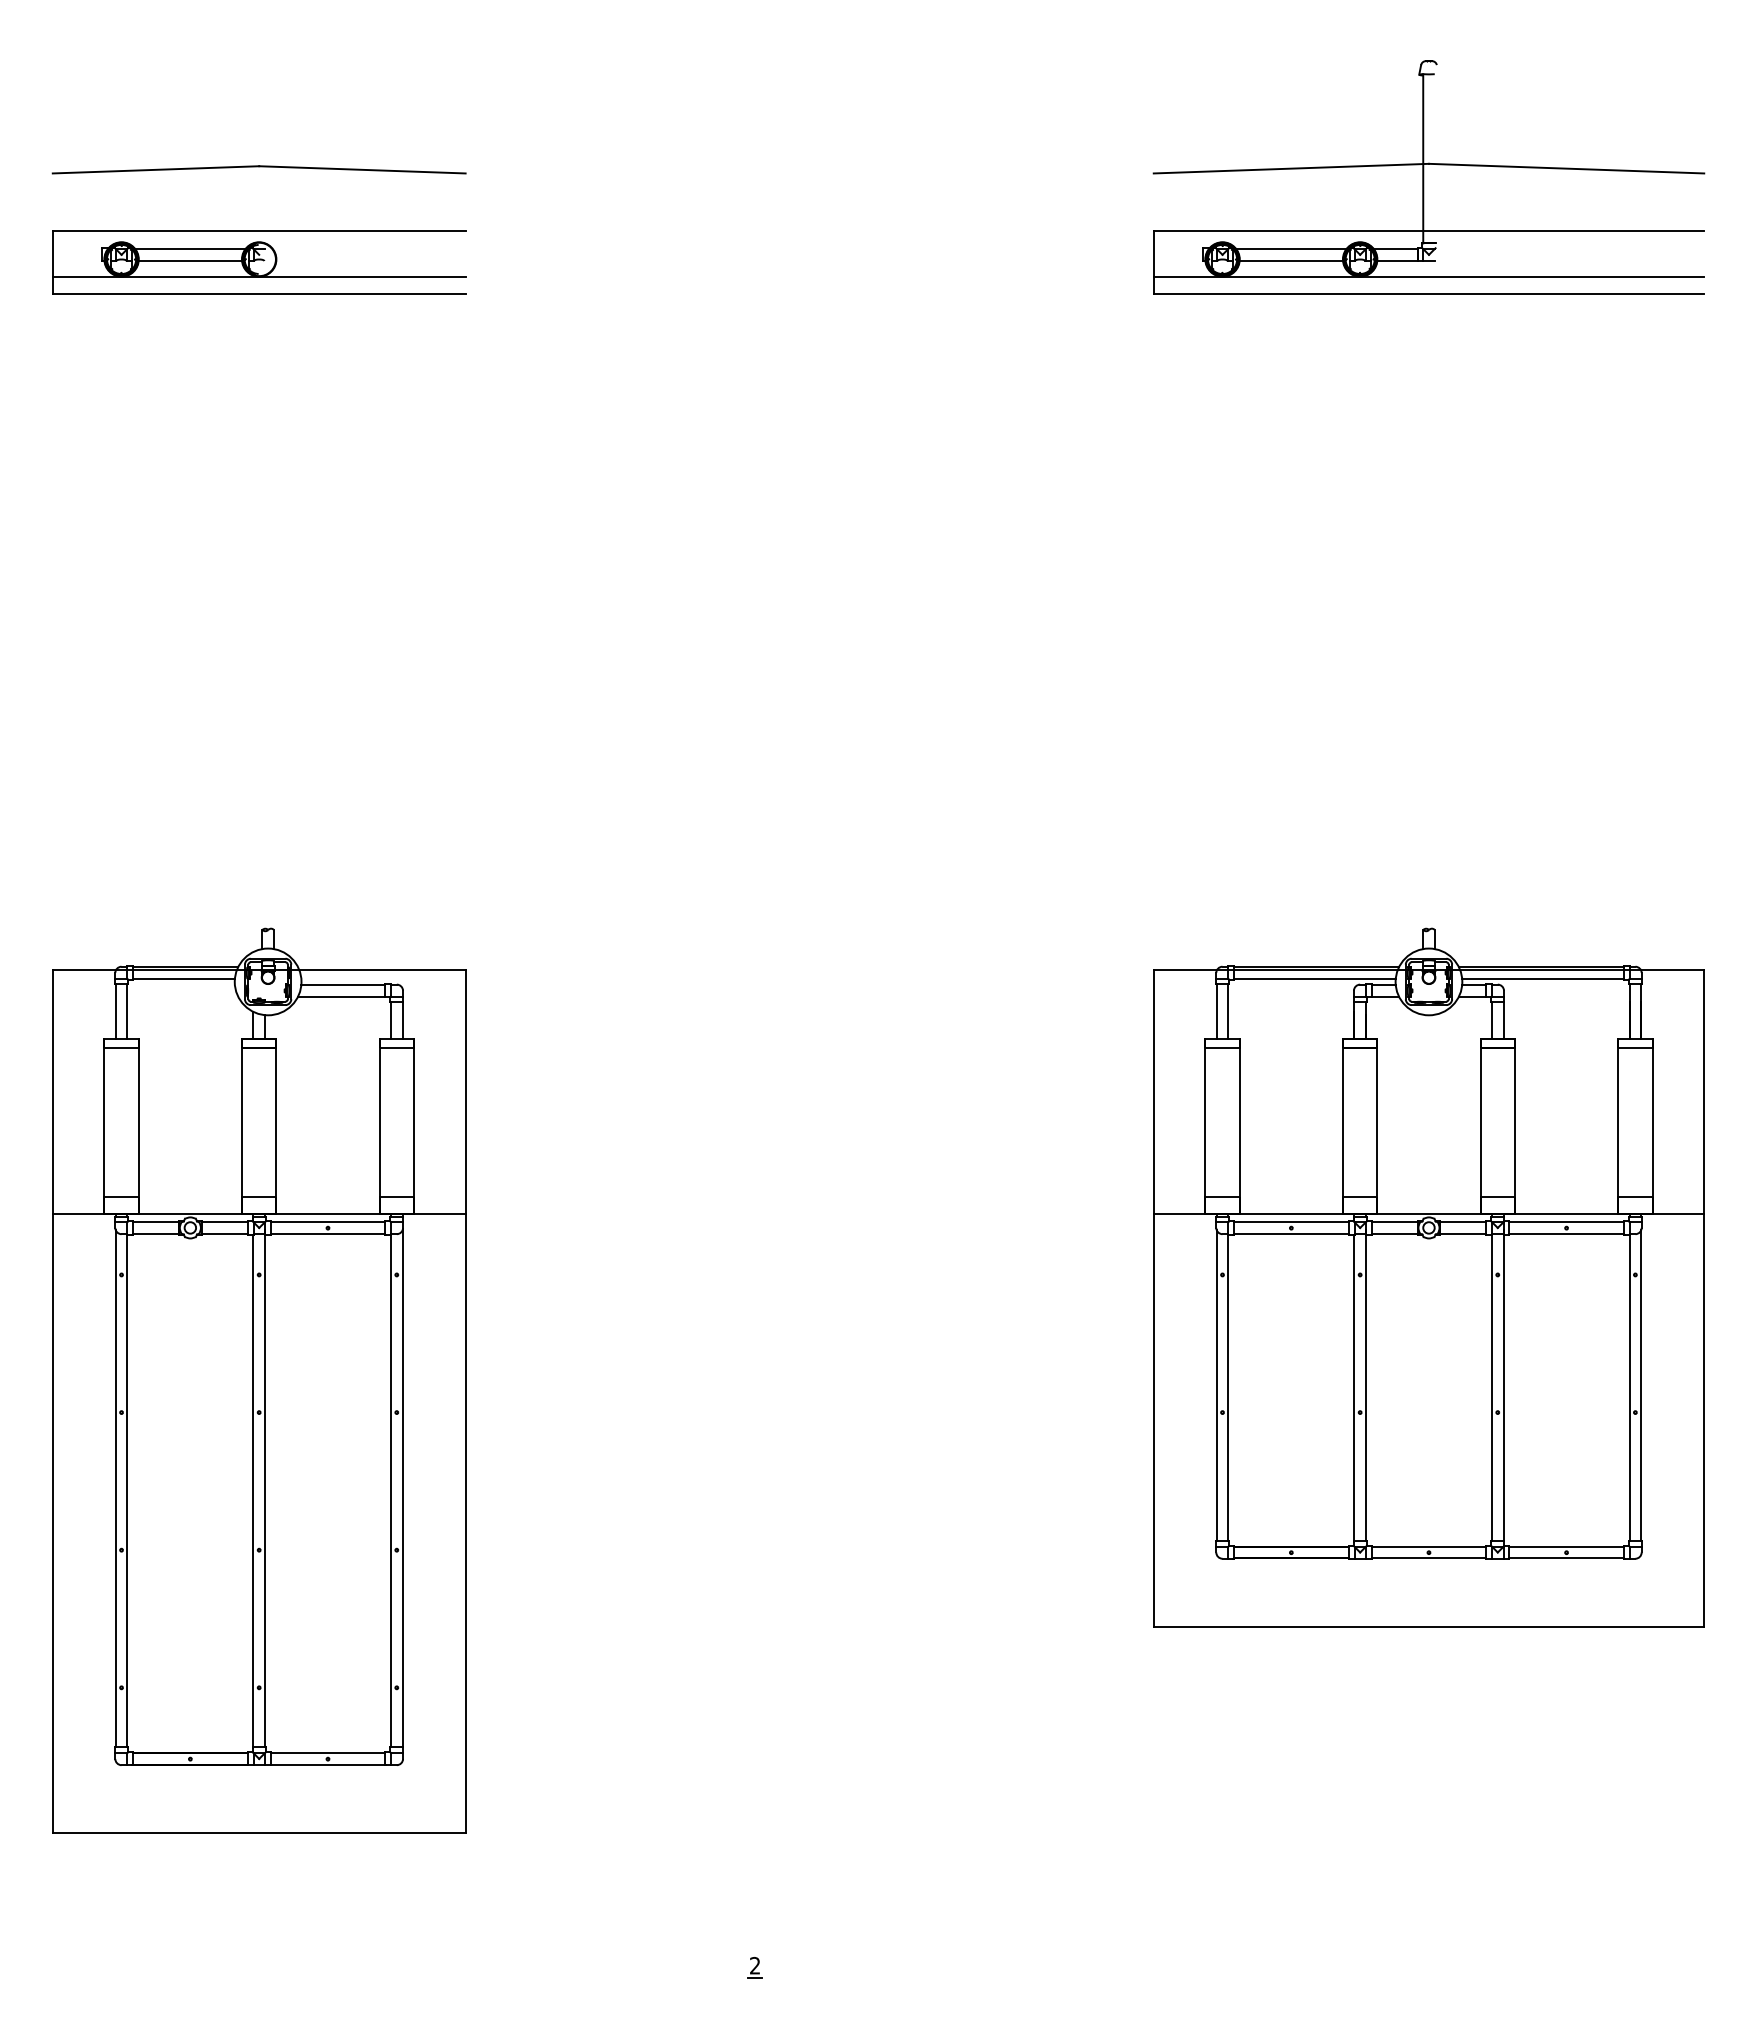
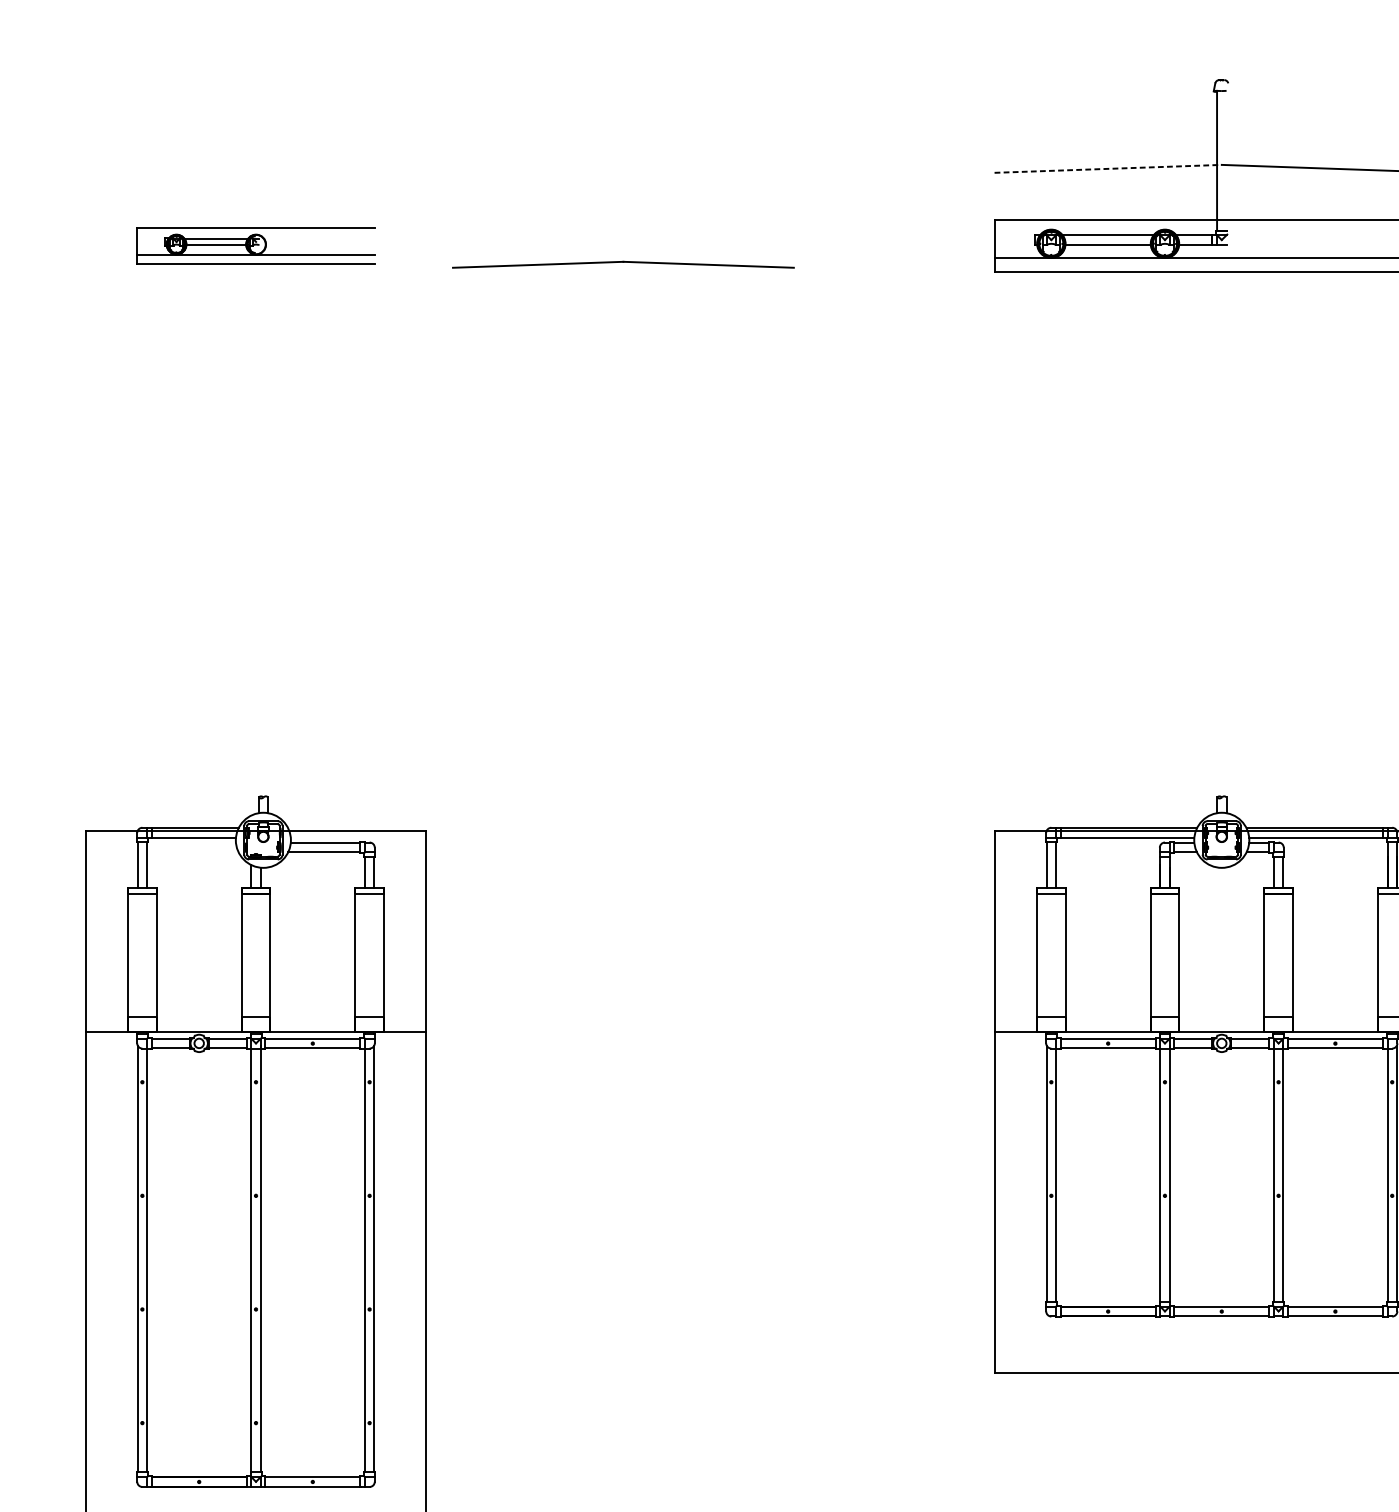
line: (1291, 168) -> (1108, 168), solid -> dashed
part: (258, 169) -> (622, 264), moved
part: (259, 262) -> (256, 246), size x0.7

